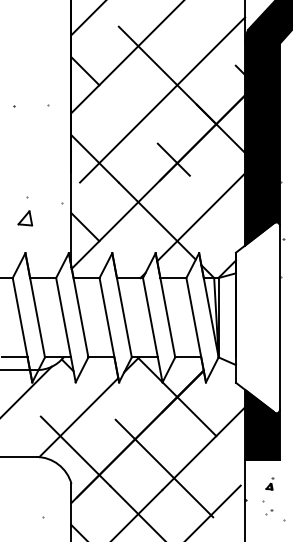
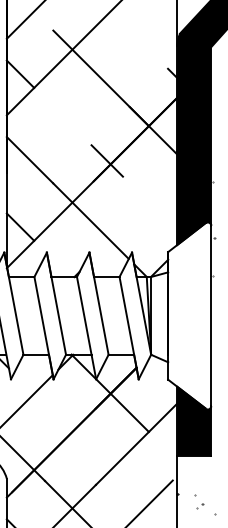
line: (162, 99) -> (96, 101), removed
line: (201, 217) -> (134, 217), removed
line: (164, 468) -> (98, 463), removed
part: (269, 483) -> (201, 478), removed

